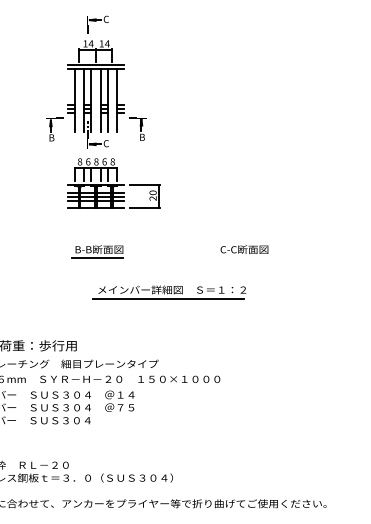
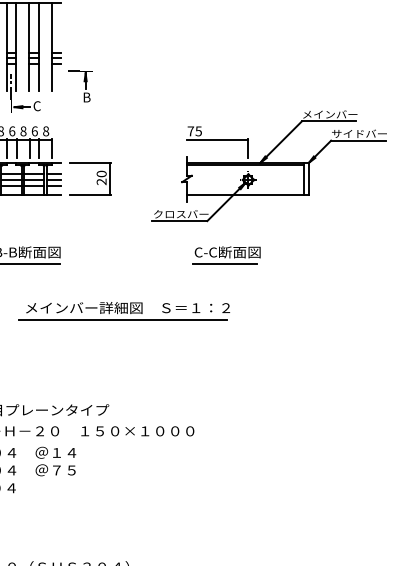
part: (274, 186) -> (269, 165), added
line: (242, 258) -> (224, 264), added

